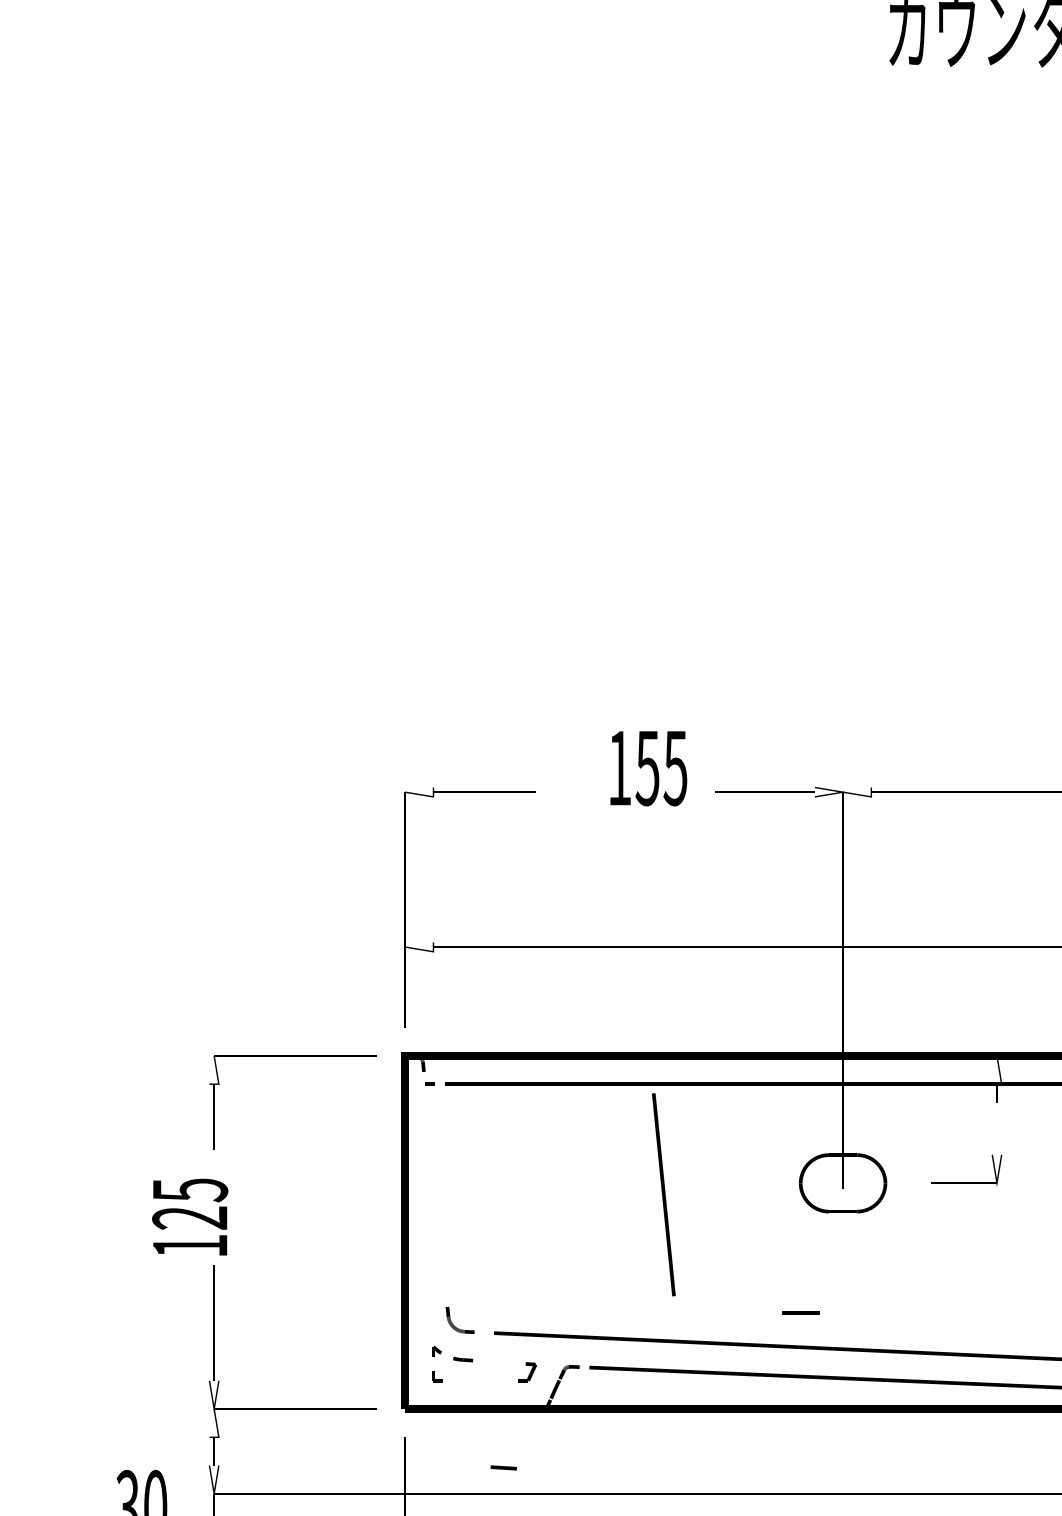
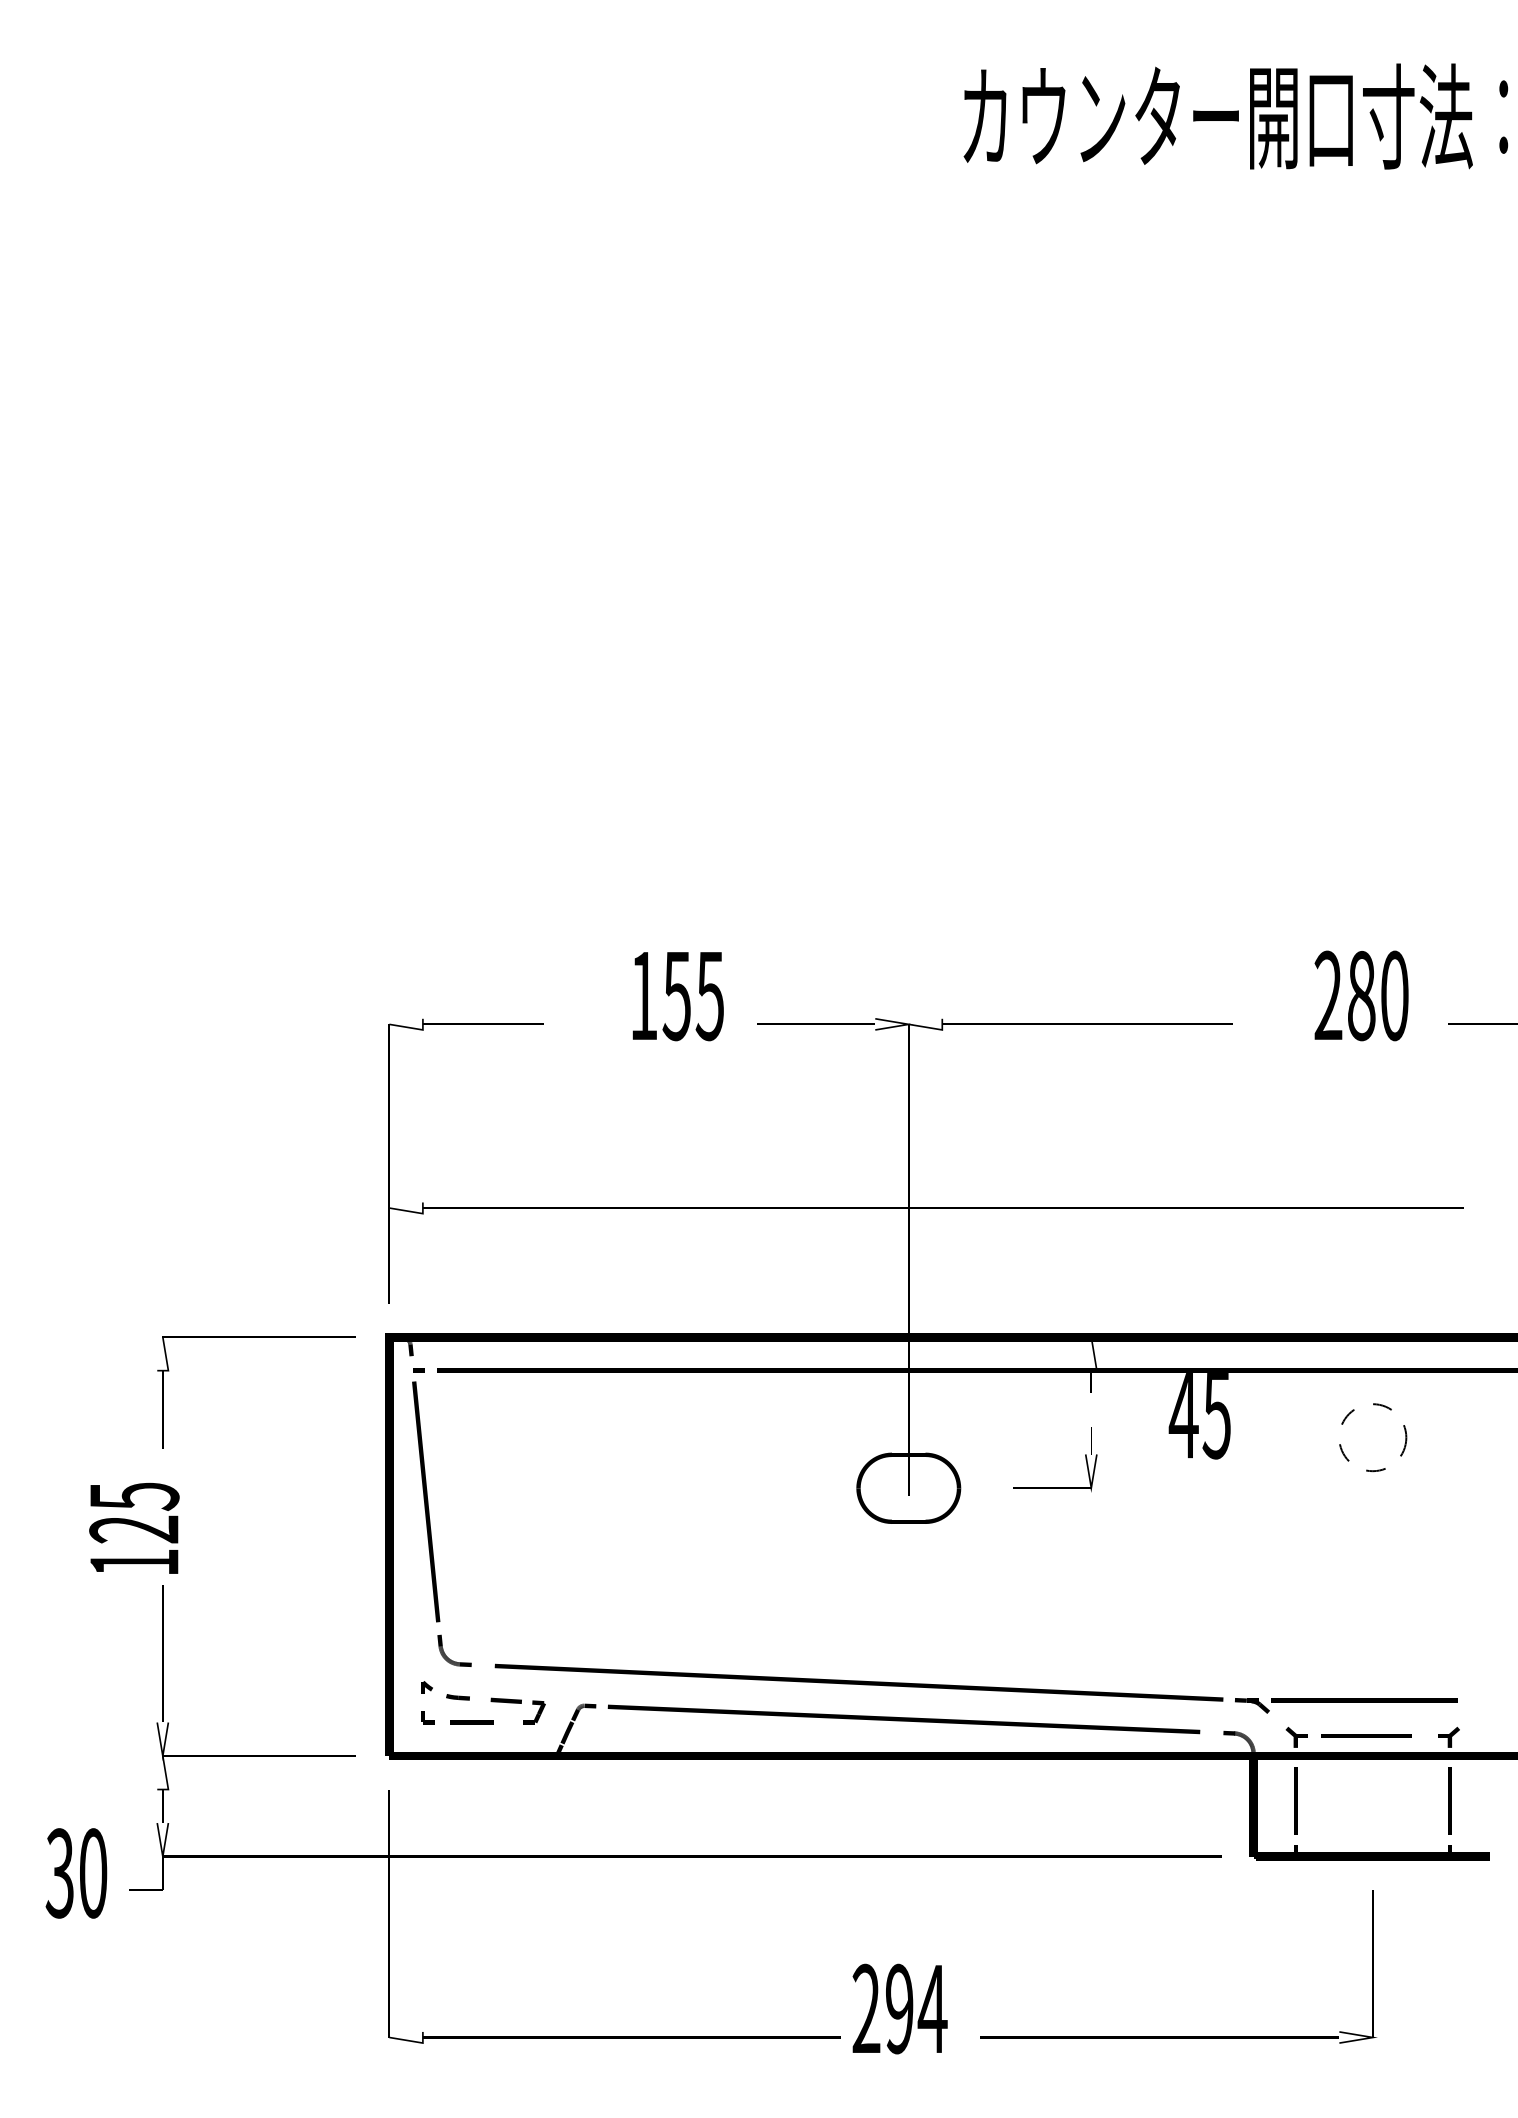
line: (664, 1194) -> (426, 1501), moved
line: (800, 1313) -> (471, 1722), moved
line: (503, 1467) -> (505, 1700), moved

